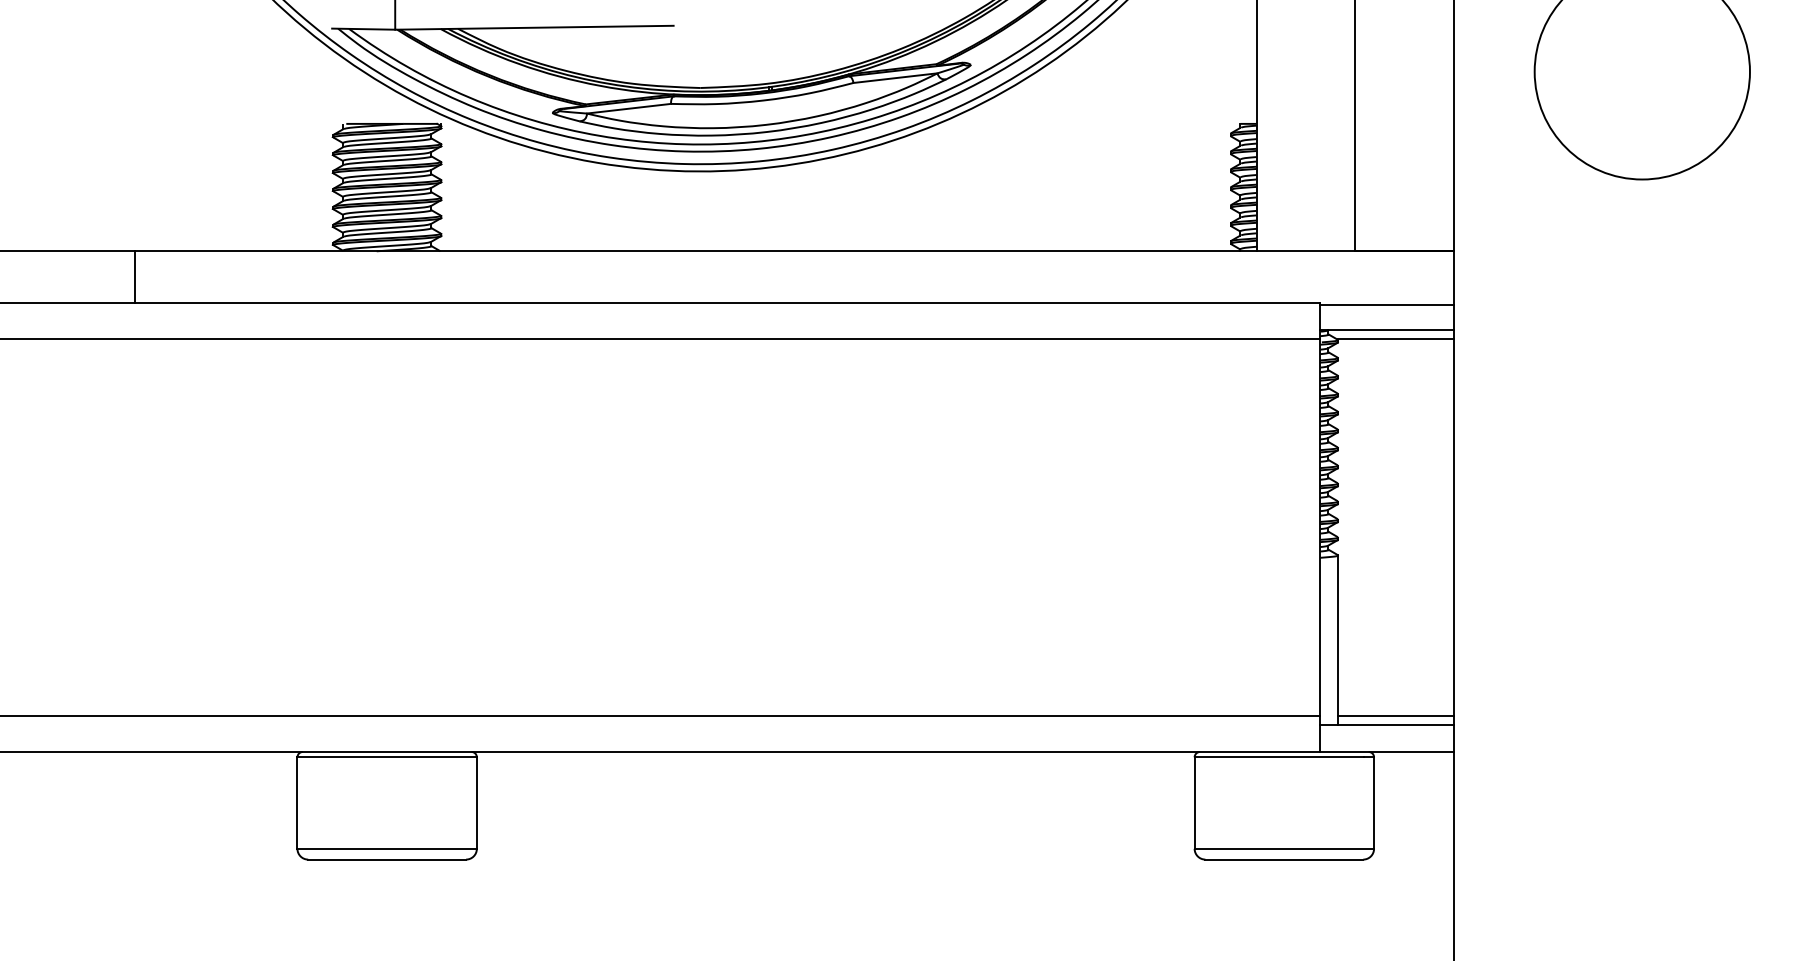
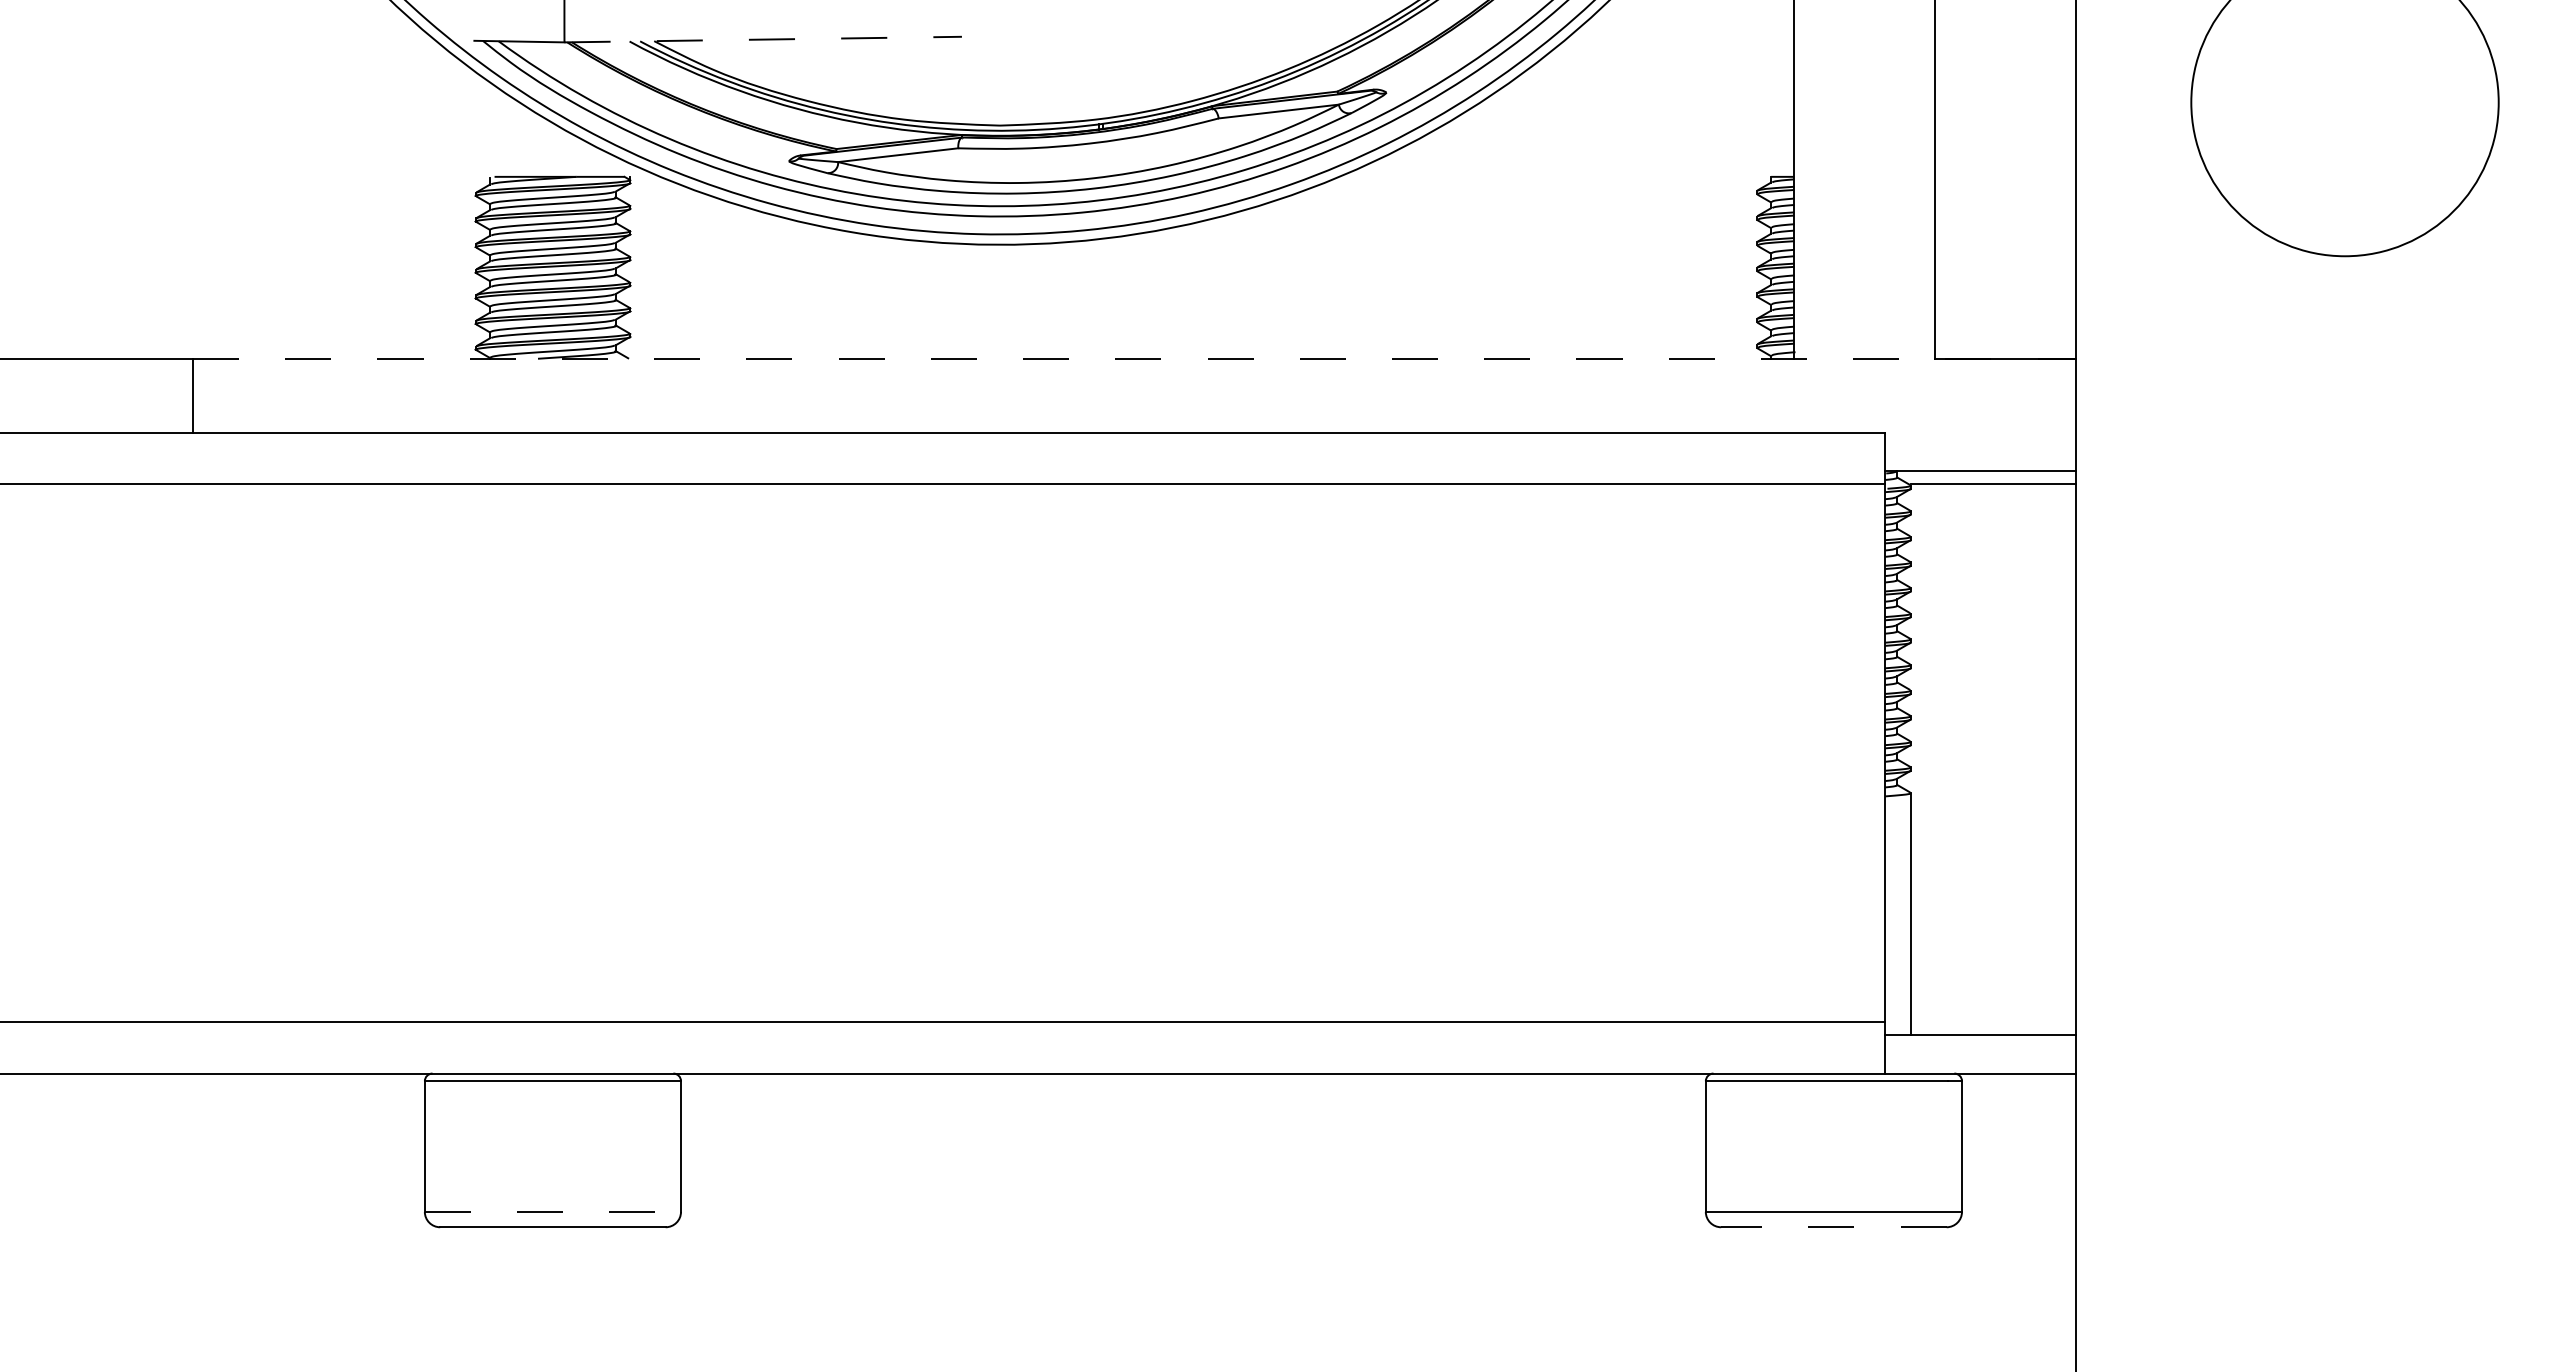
line: (534, 27) -> (763, 39), solid -> dashed
line: (794, 251) -> (1134, 358), solid -> dashed
line: (1387, 305) -> (1980, 435), removed
line: (1396, 716) -> (1993, 1022), removed
line: (387, 848) -> (553, 1211), solid -> dashed
line: (1284, 859) -> (1833, 1227), solid -> dashed

